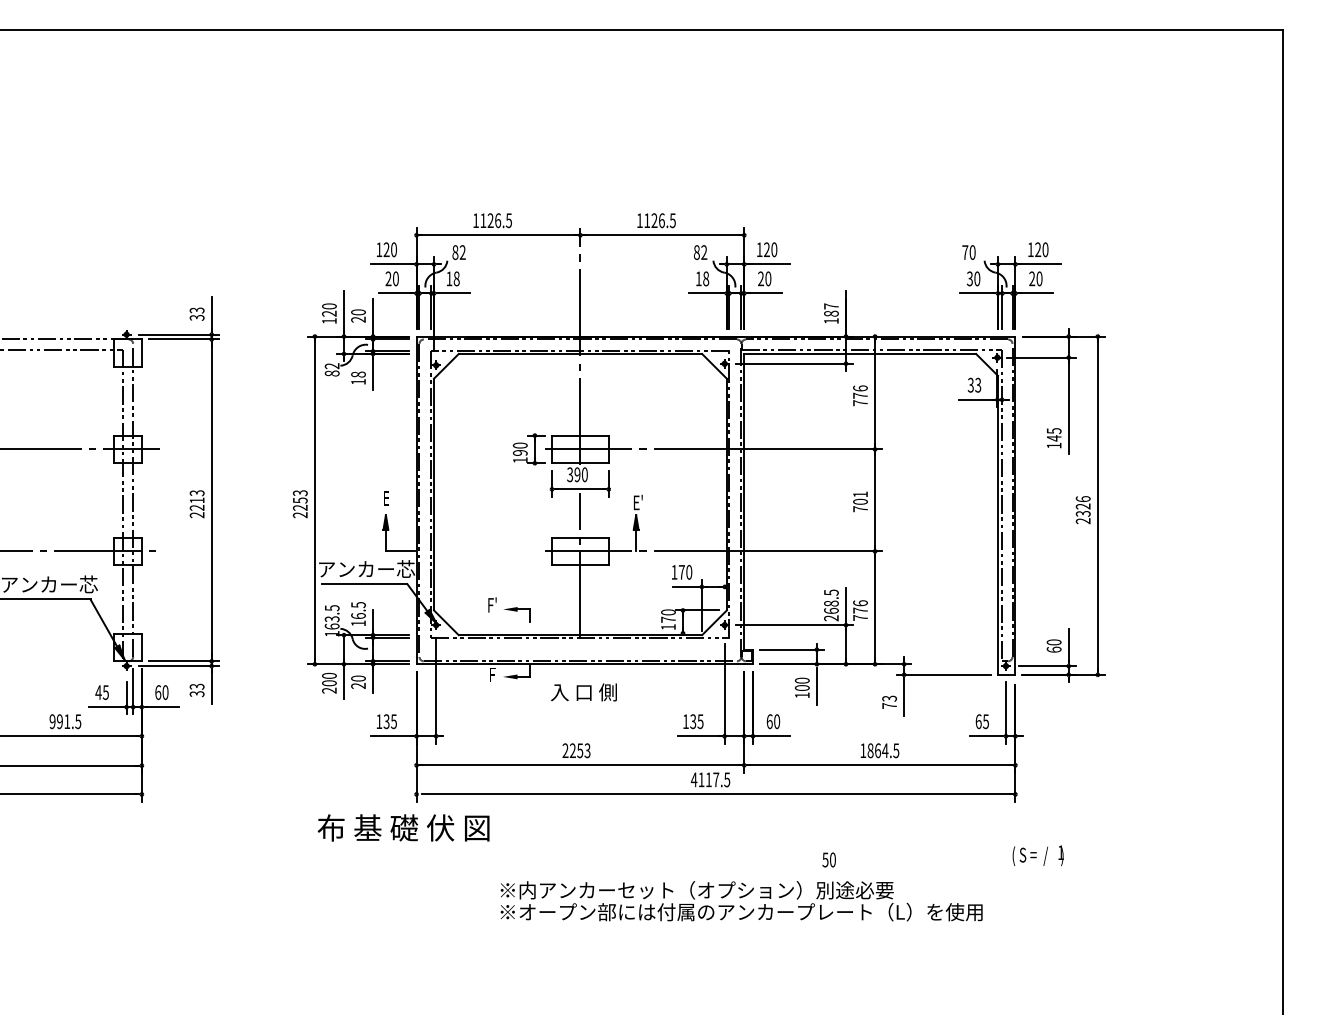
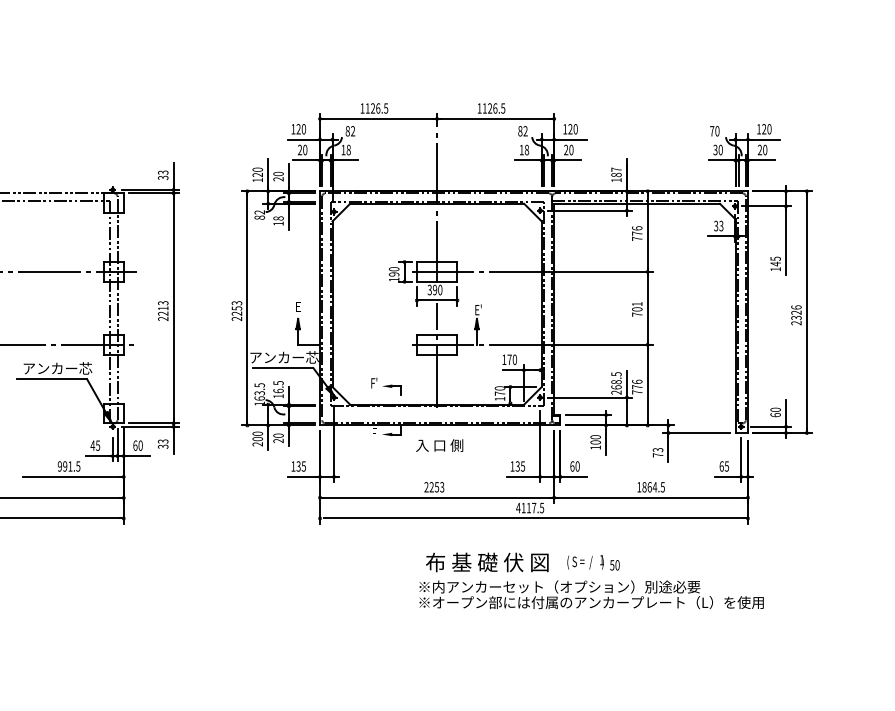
text: (403, 827) -> (487, 562), moved
text: (1037, 855) -> (585, 562), moved
text: (741, 901) -> (591, 594), moved

